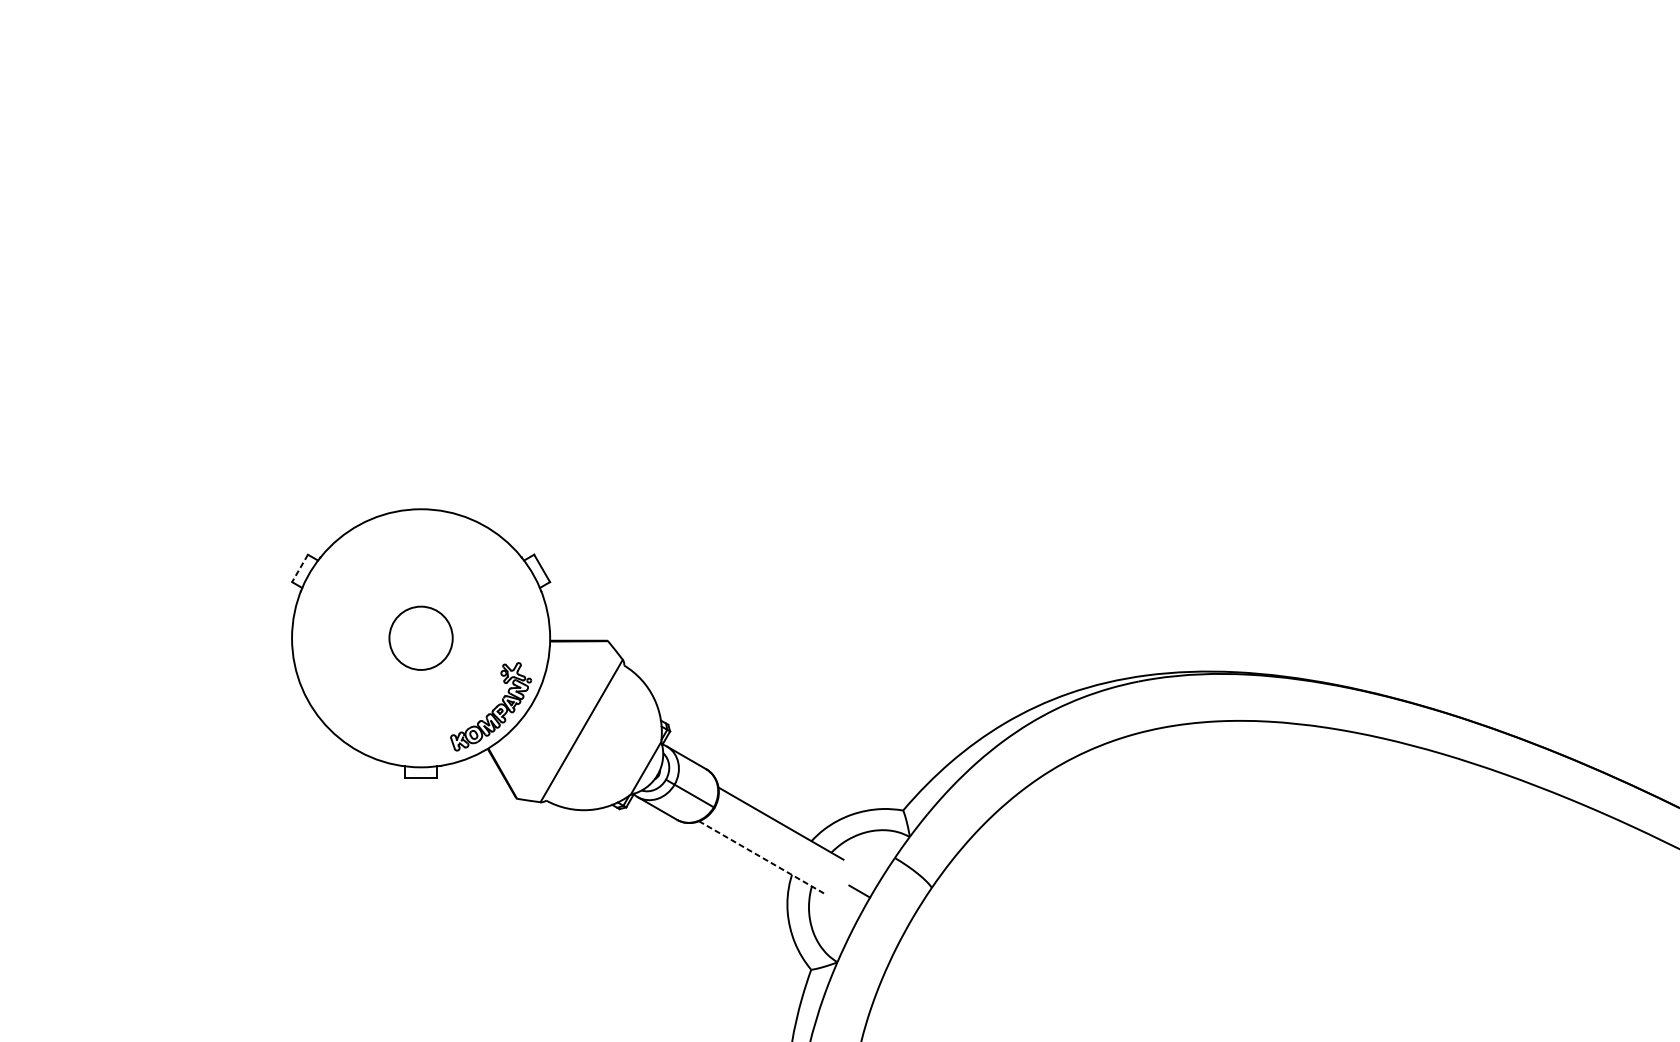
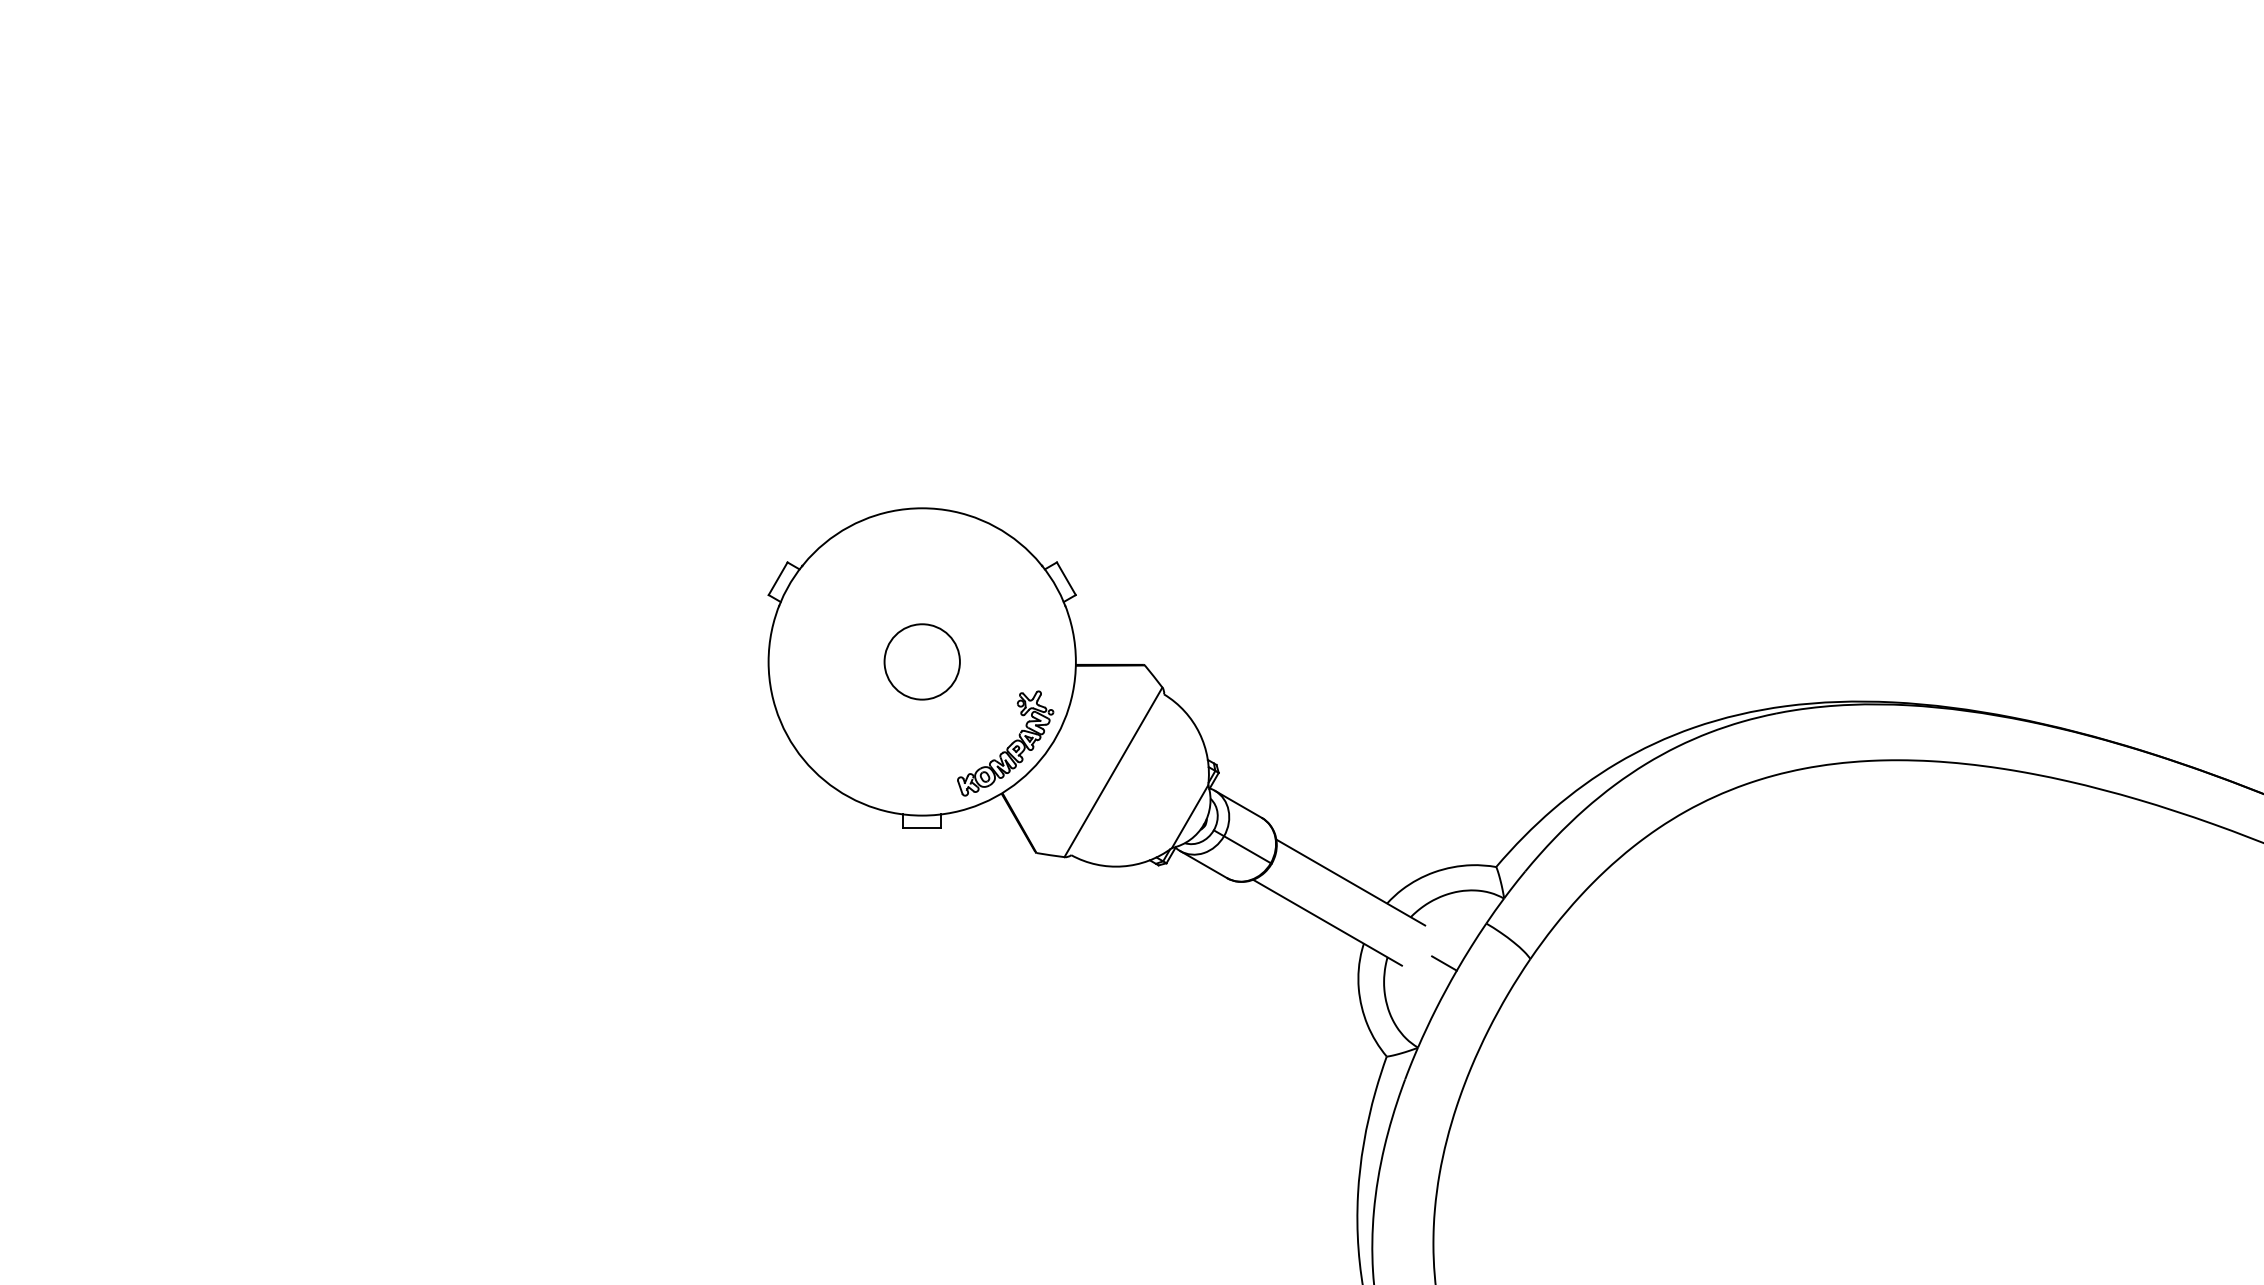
line: (300, 568) -> (778, 578), dashed -> solid
line: (761, 857) -> (1327, 922), dashed -> solid

